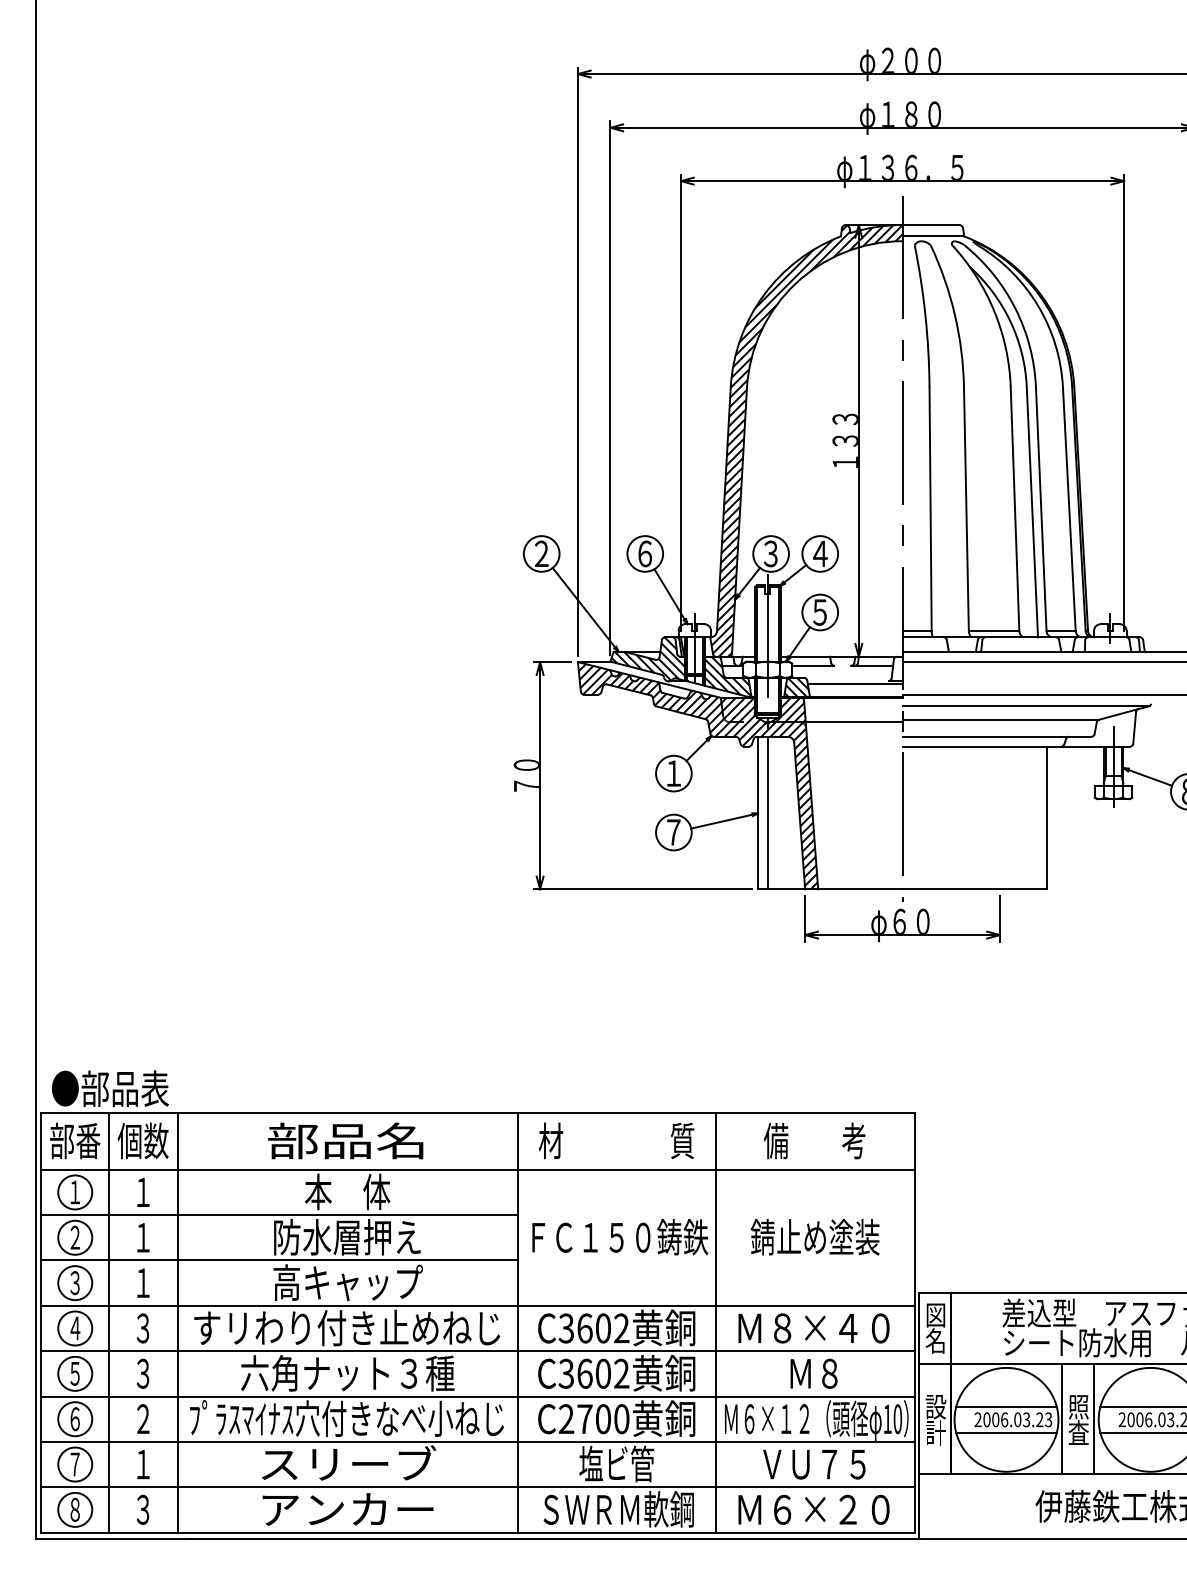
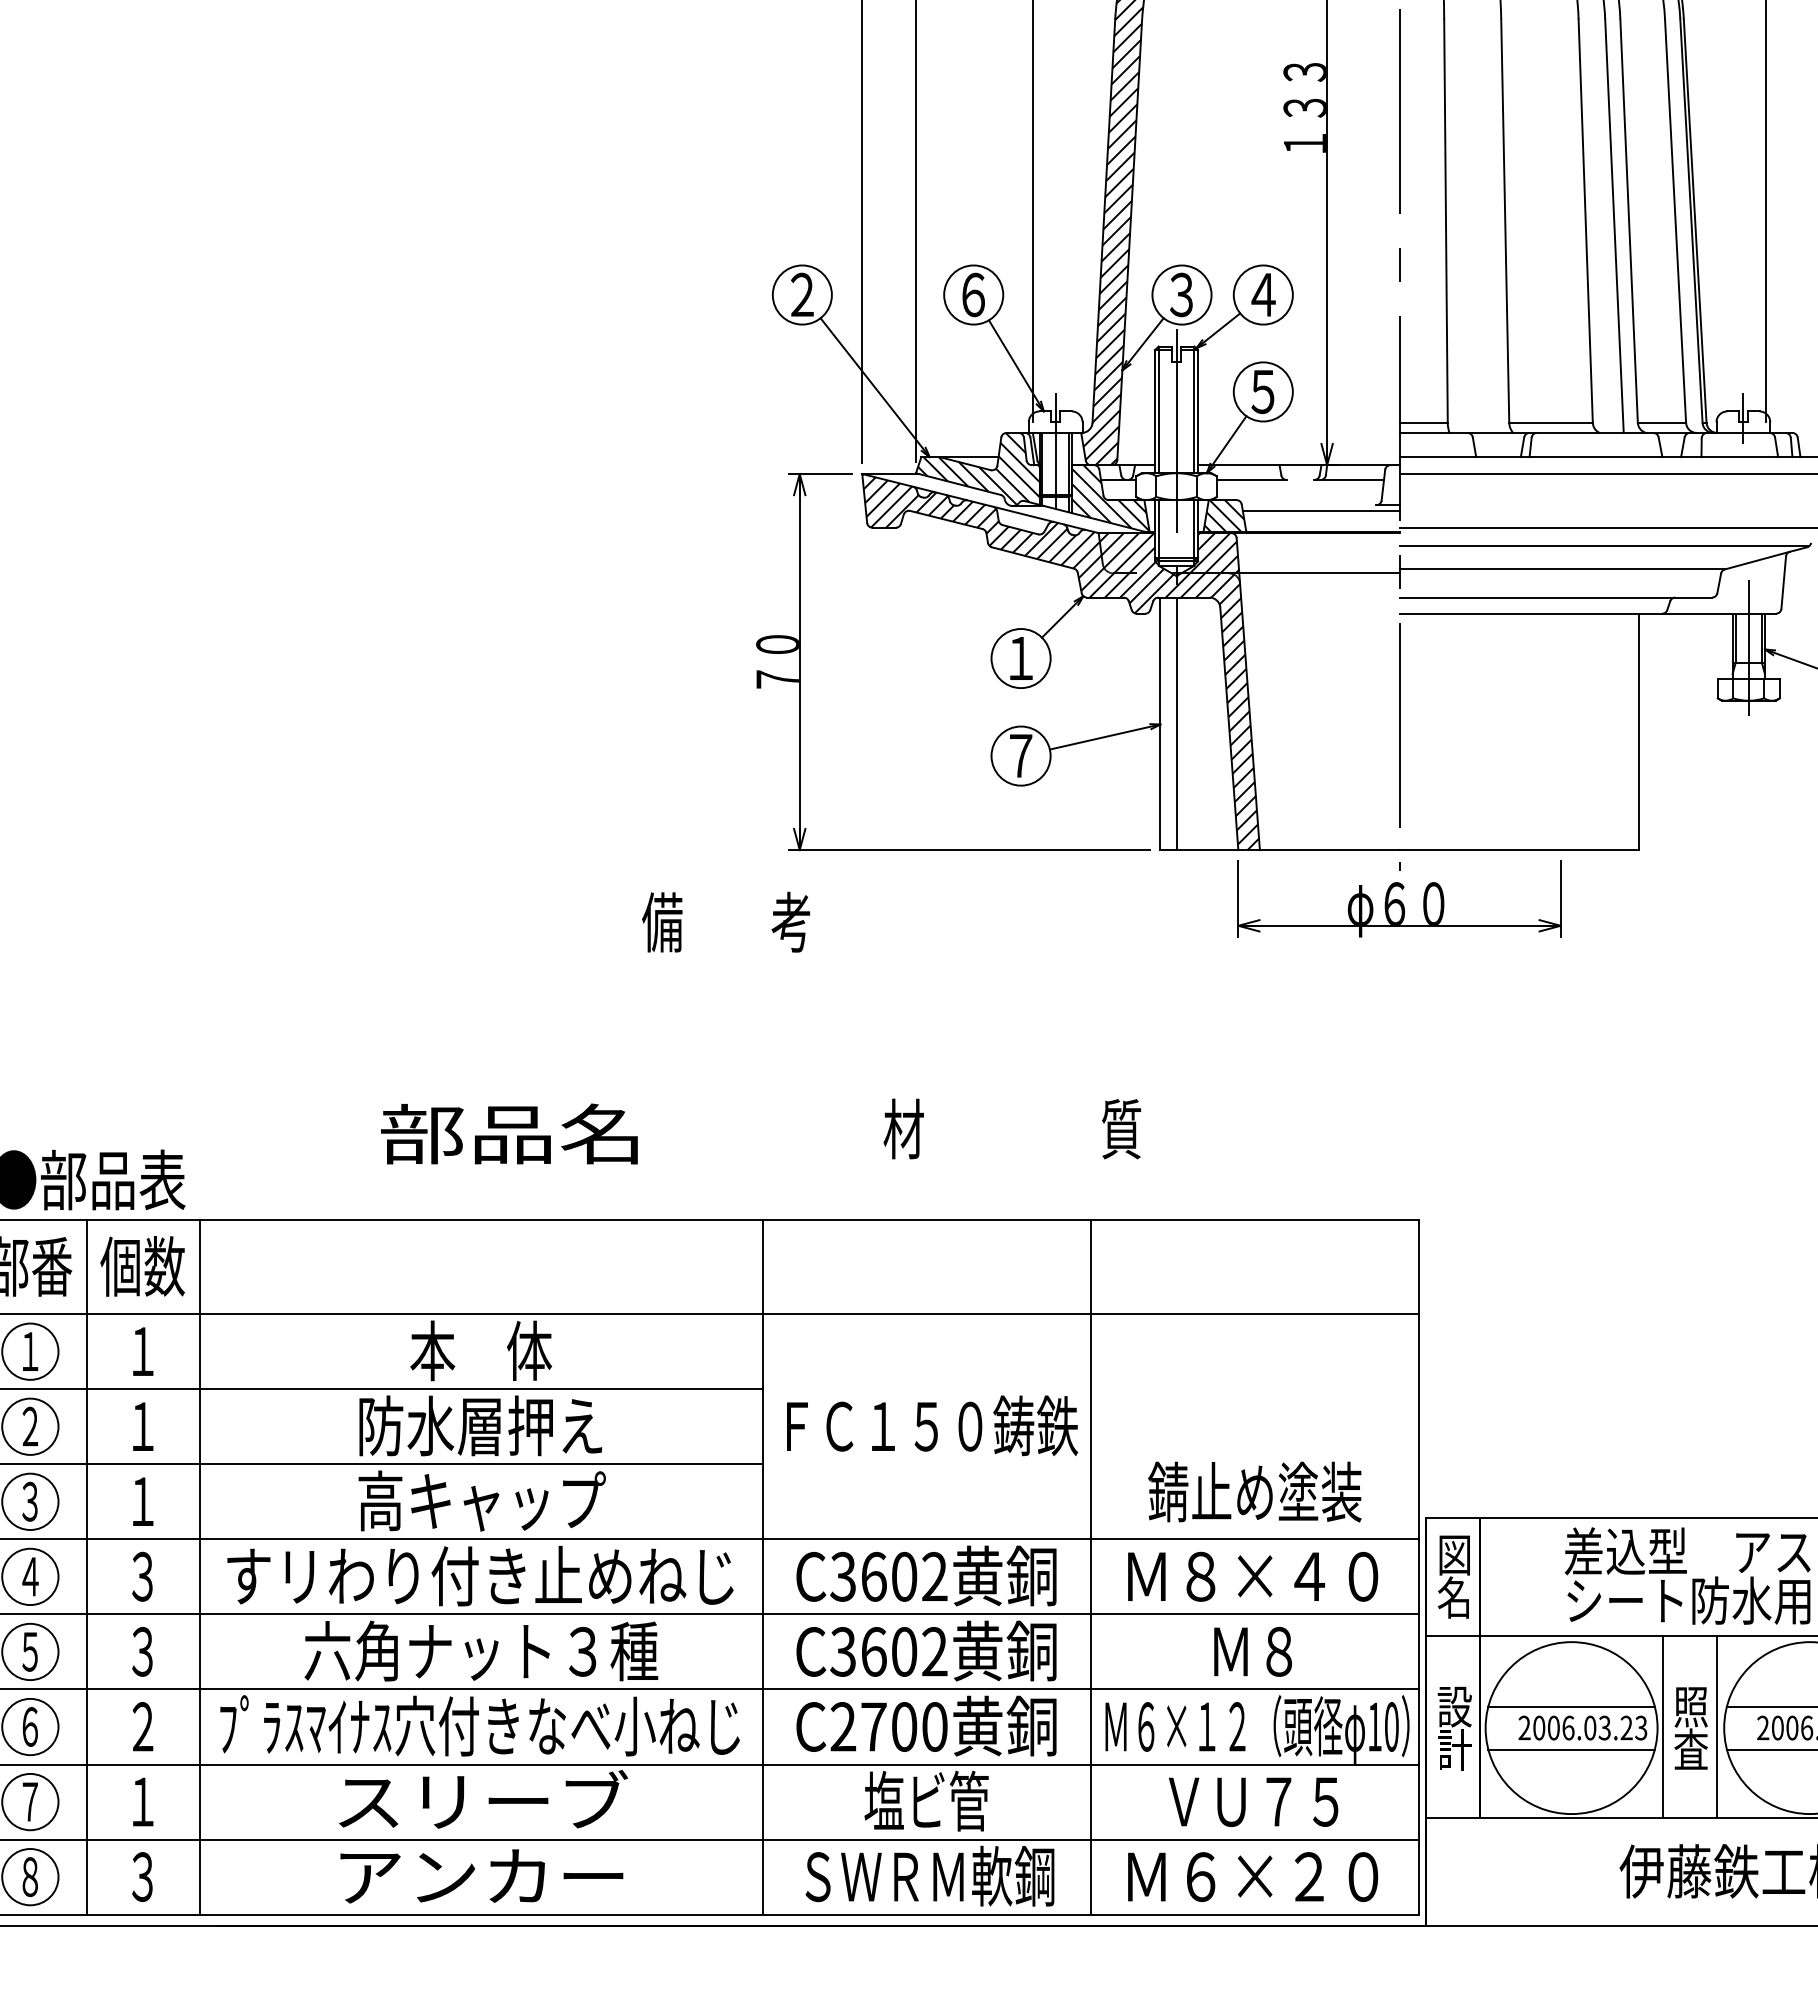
text: (345, 1140) -> (509, 1133), moved
text: (616, 1140) -> (1012, 1128), moved
text: (814, 1140) -> (725, 921), moved
text: (814, 1237) -> (1253, 1492), moved

